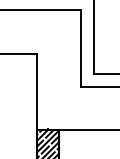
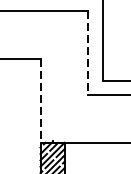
line: (80, 48) -> (87, 53), solid -> dashed
line: (37, 92) -> (40, 101), solid -> dashed

